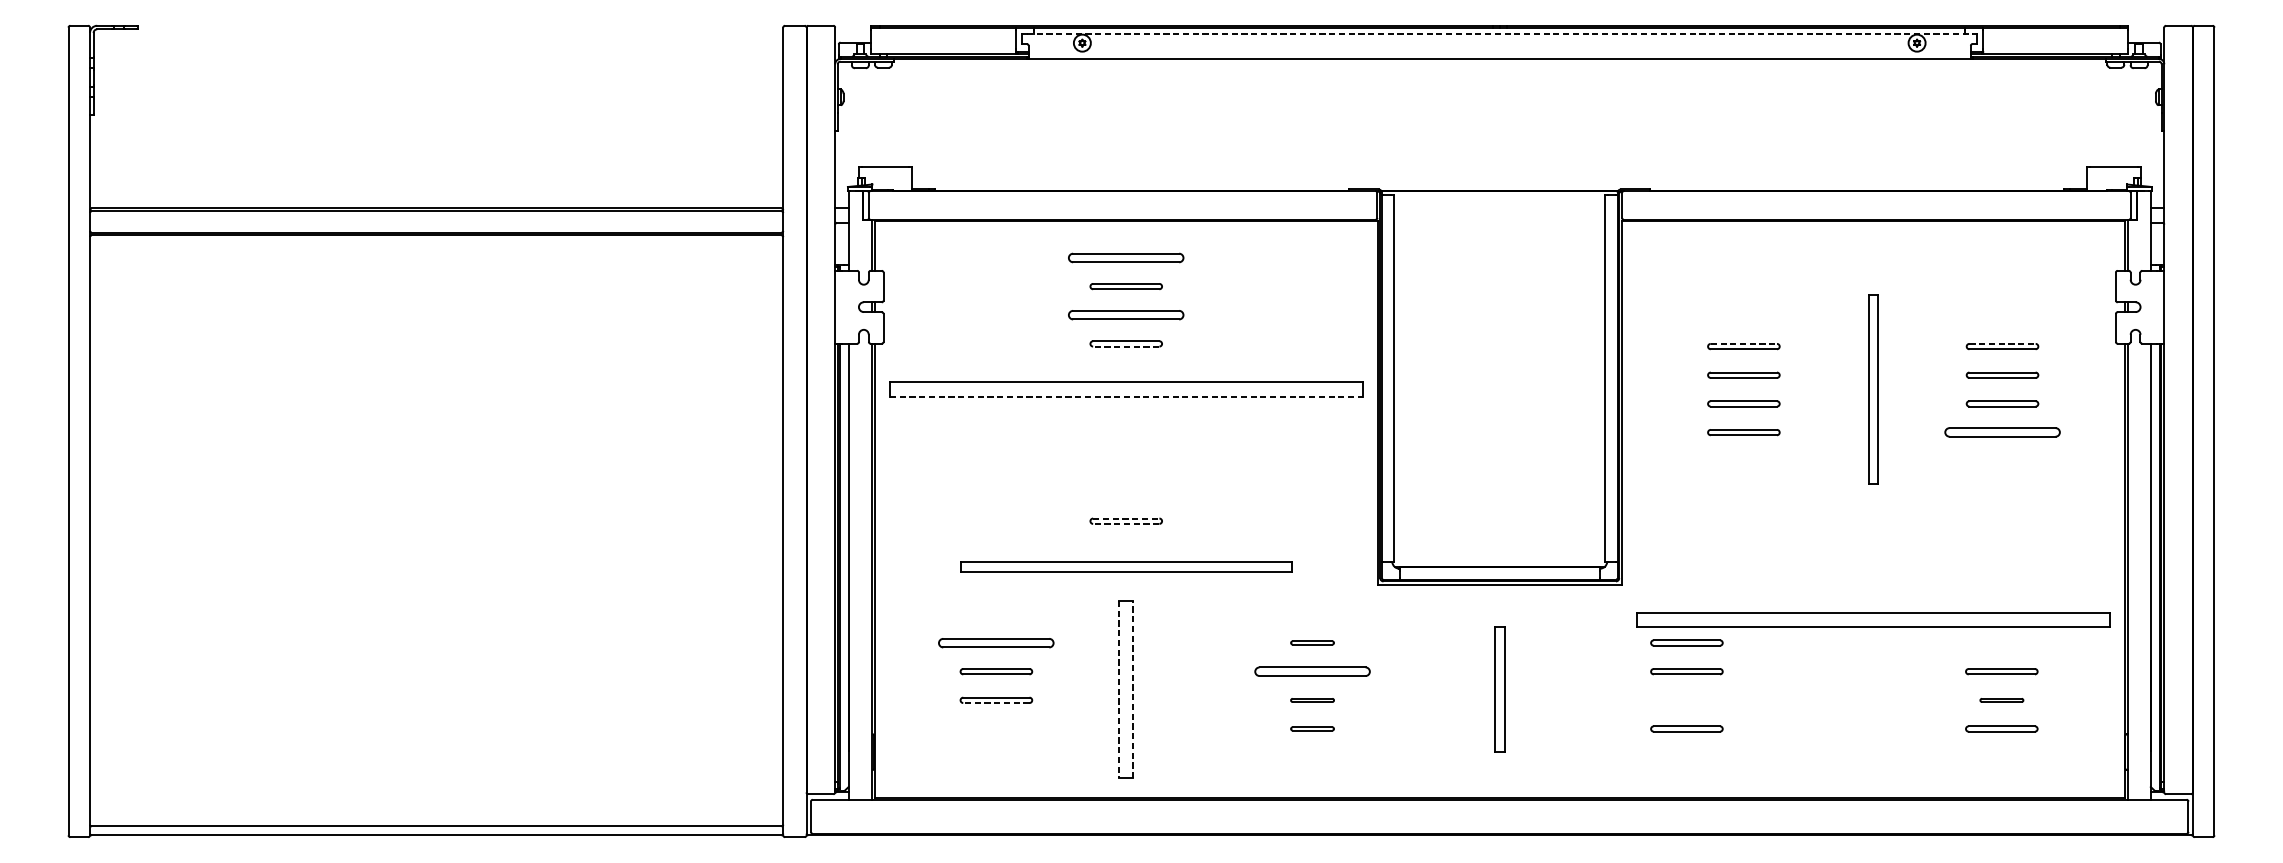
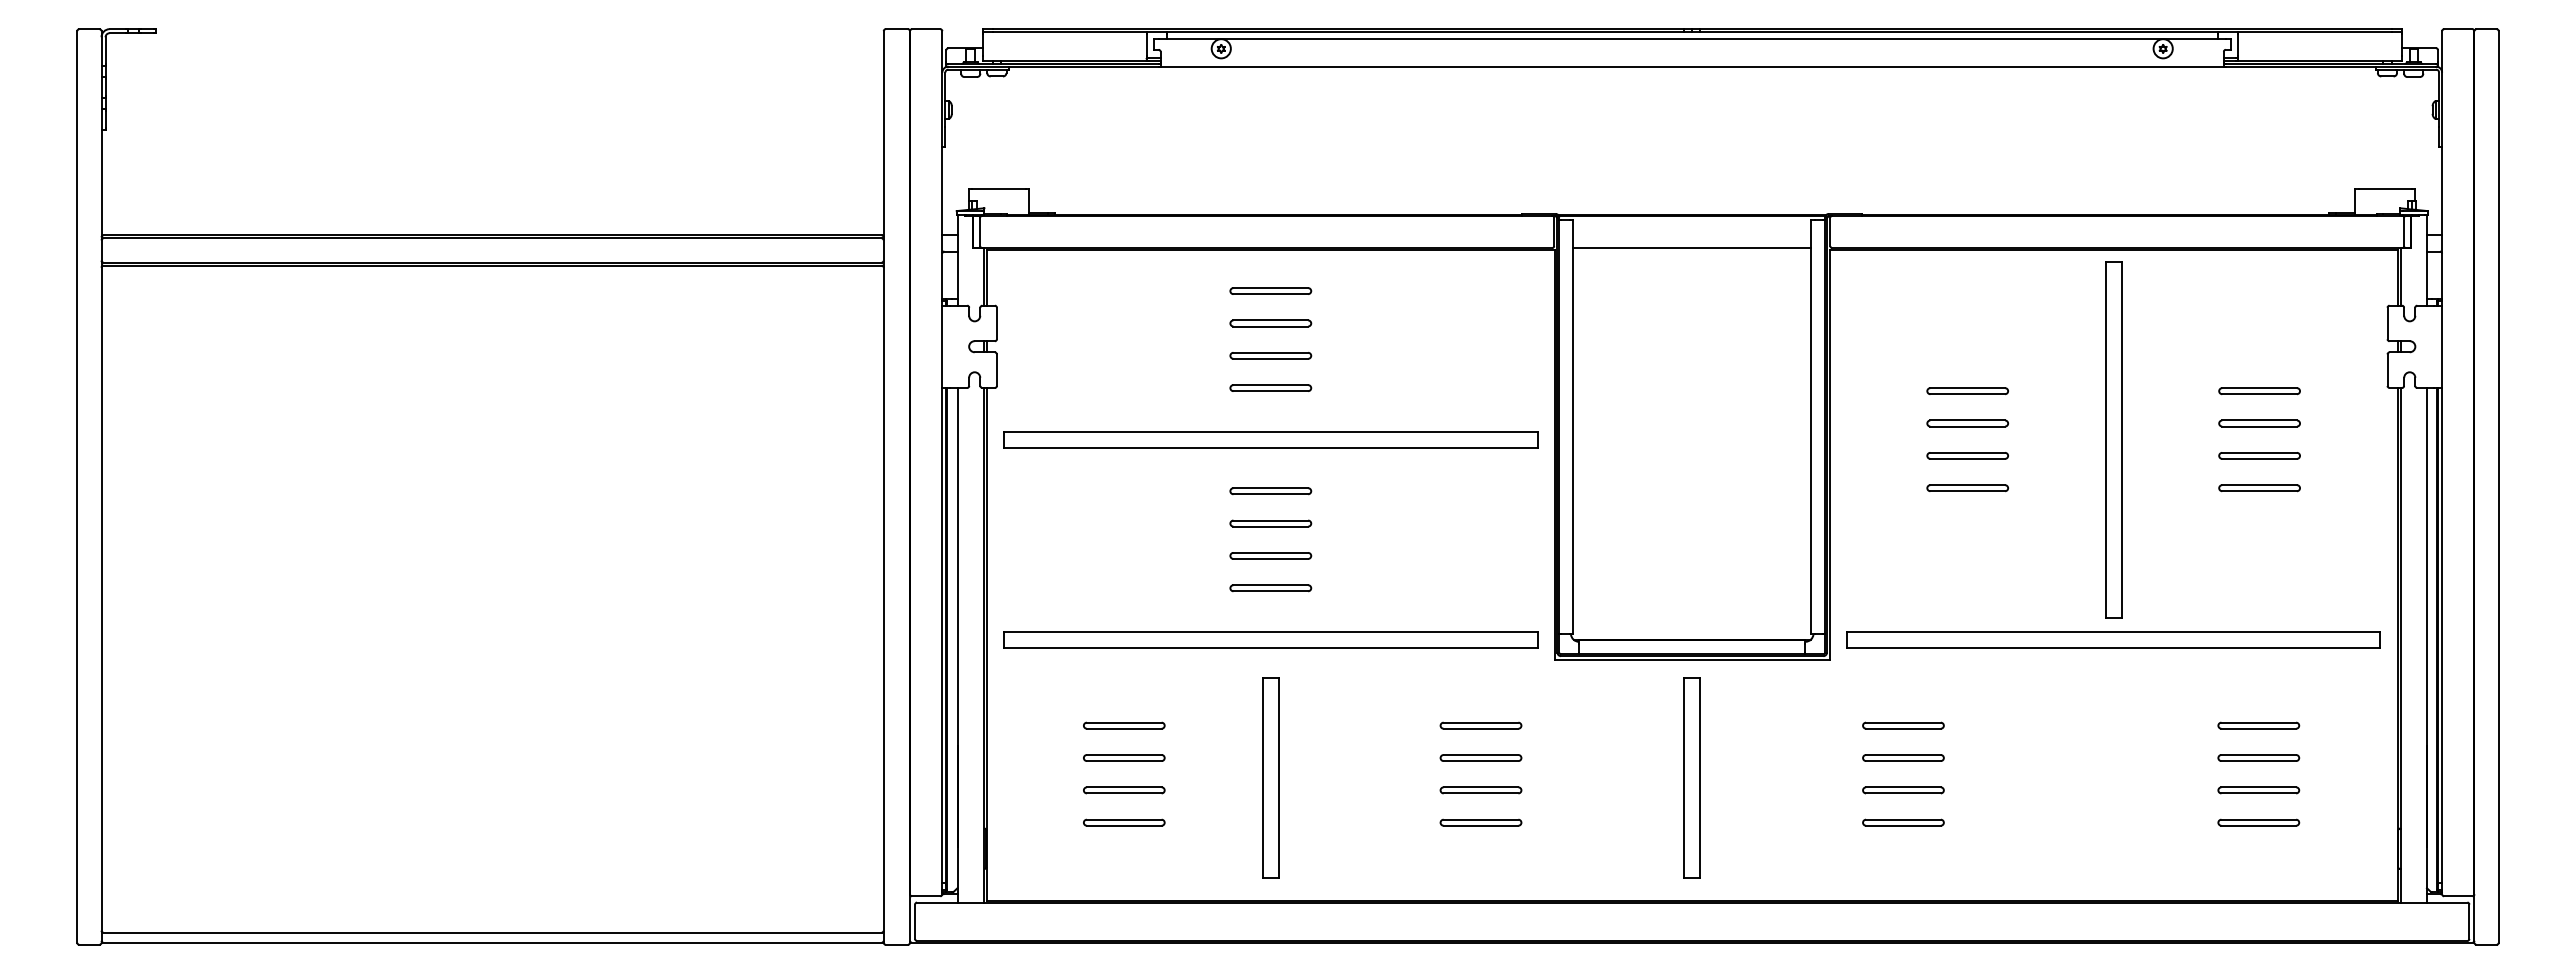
line: (1499, 34) -> (1692, 38), dashed -> solid
line: (1499, 220) -> (1692, 248), added
part: (1125, 257) -> (1270, 290), size x0.62
part: (1125, 314) -> (1270, 355), size x0.62
line: (1744, 344) -> (1968, 388), dashed -> solid
line: (2003, 344) -> (2260, 388), dashed -> solid
line: (1125, 346) -> (1270, 391), dashed -> solid
part: (1873, 389) -> (2113, 439), size x1.67
line: (1125, 396) -> (1270, 447), dashed -> solid
part: (2002, 432) -> (2259, 488), size x0.62
part: (1125, 435) -> (1270, 491), added
part: (1125, 463) -> (1270, 523), added
part: (1125, 492) -> (1270, 555), added
line: (1126, 518) -> (1271, 585), dashed -> solid
line: (1125, 524) -> (1270, 591), dashed -> solid
part: (1125, 566) -> (1270, 639), size x1.43
part: (1873, 619) -> (2113, 639), moved
part: (996, 642) -> (1124, 725), size x0.62
part: (1312, 642) -> (1480, 725), size x1.67
part: (2001, 642) -> (2258, 725), added
part: (1312, 671) -> (1480, 757), size x0.62
line: (1133, 688) -> (1278, 777), dashed -> solid
part: (1499, 688) -> (1691, 777), size x1.43
line: (1118, 689) -> (1262, 778), dashed -> solid
part: (1312, 700) -> (1480, 790), size x1.67
part: (1686, 700) -> (1903, 790), added
part: (2001, 700) -> (2258, 790), size x1.67
line: (995, 703) -> (1123, 793), dashed -> solid
part: (996, 728) -> (1124, 822), added
part: (1312, 728) -> (1480, 822), size x1.67

